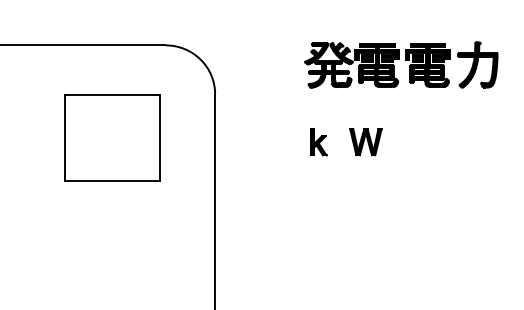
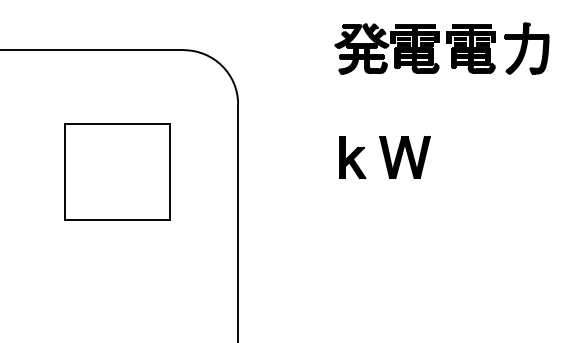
part: (401, 64) -> (442, 48), moved
part: (112, 137) -> (116, 170), moved
part: (365, 141) -> (404, 156), size x1.43
part: (318, 142) -> (352, 157), size x1.43

